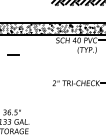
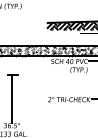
line: (11, 81) -> (11, 98), added

